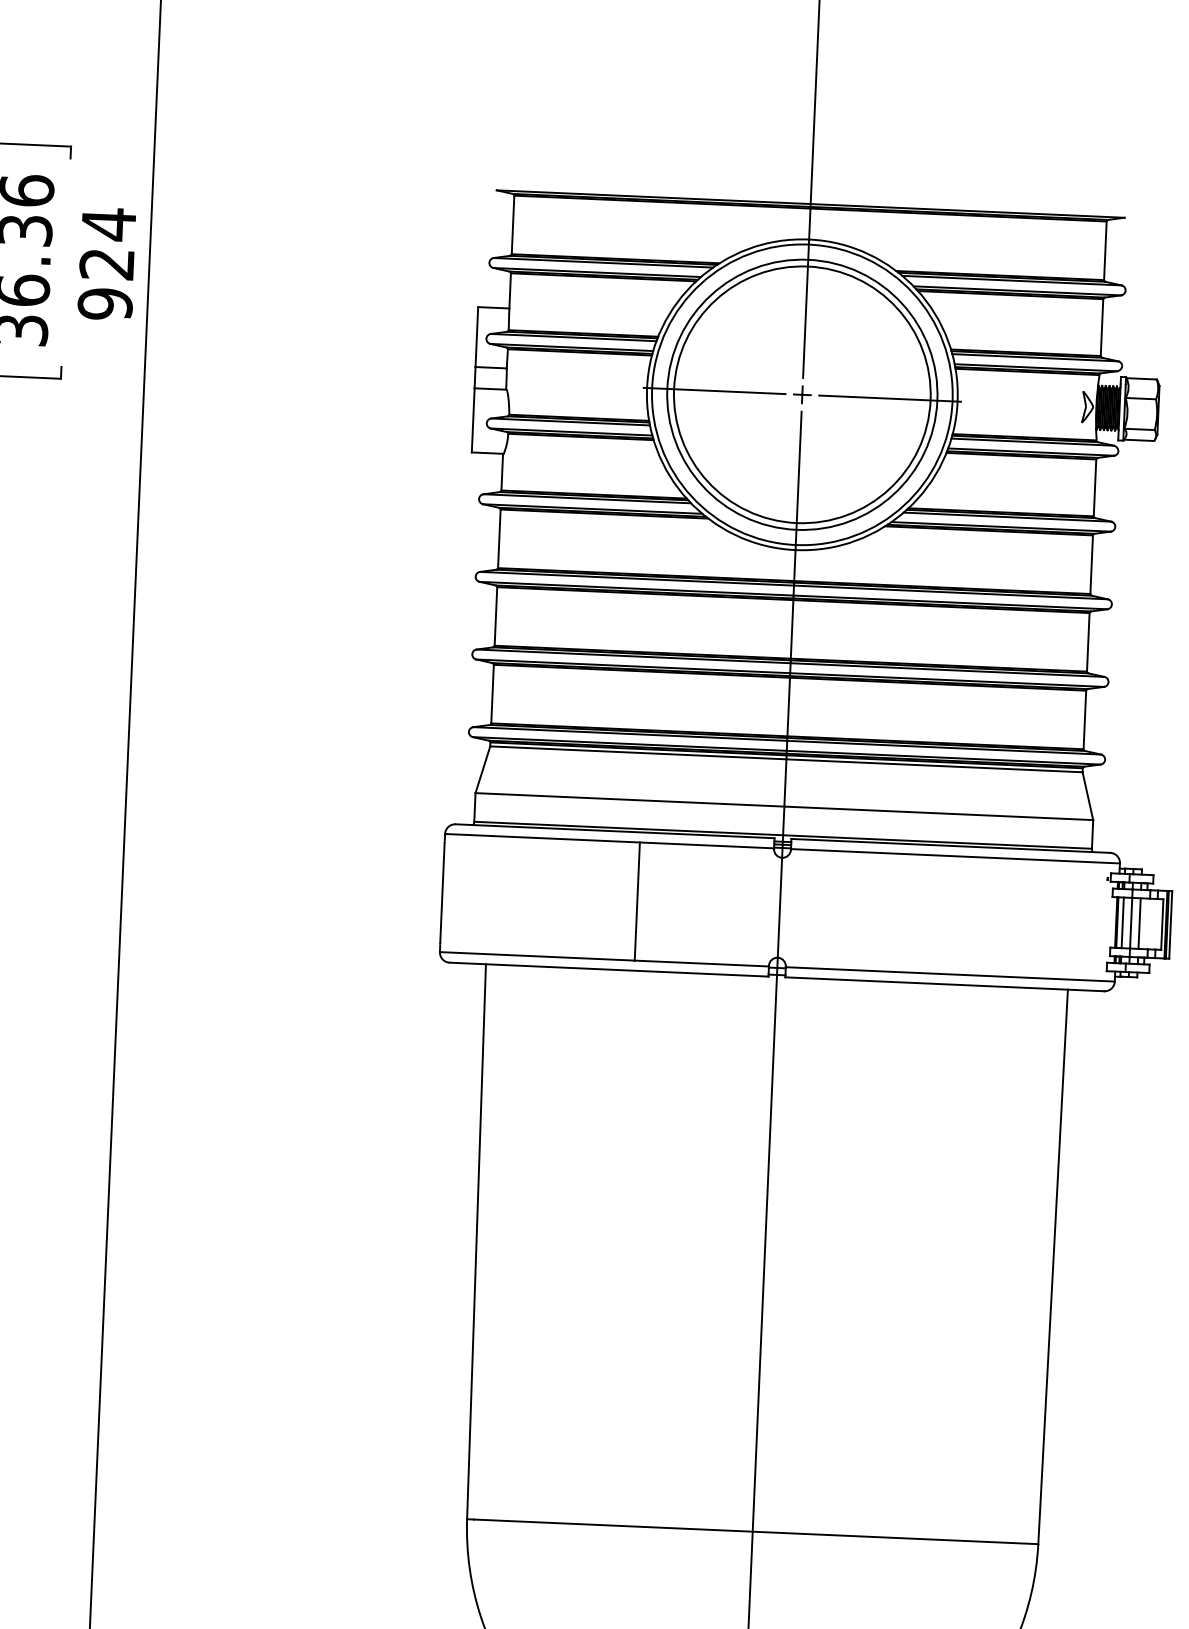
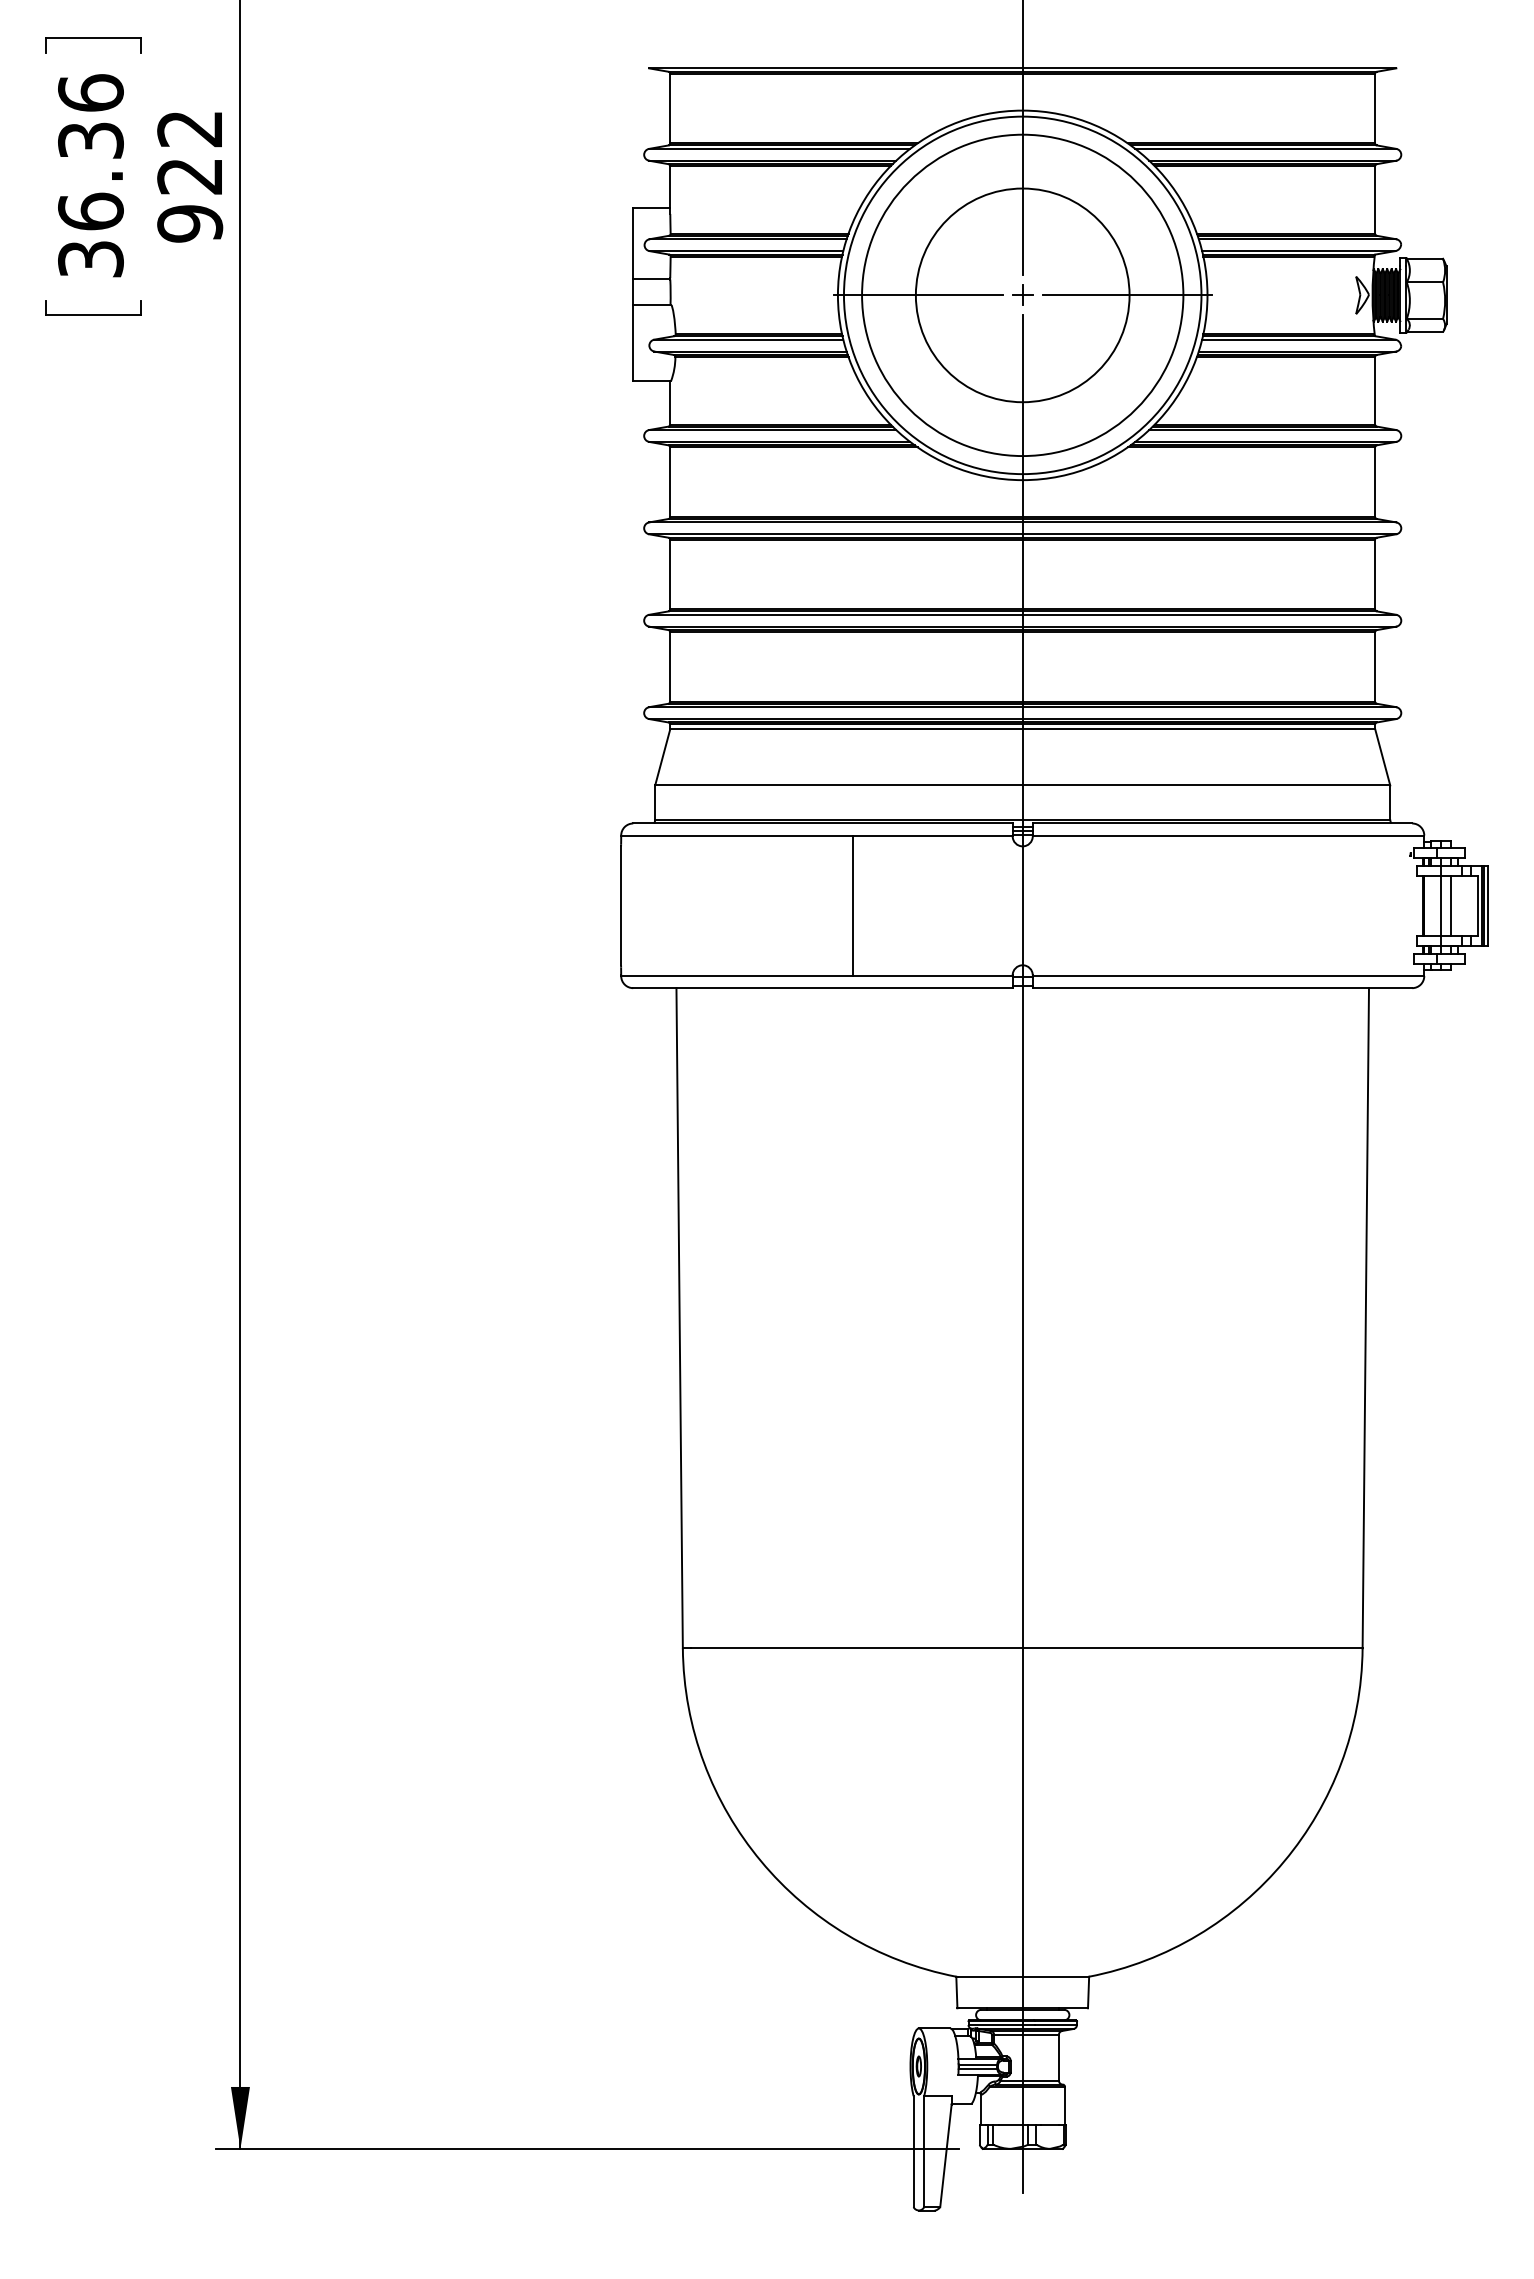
text: (108, 224) -> (189, 128), 924 -> 922
circle: (802, 394) -> (1022, 295), size x0.7
line: (1122, 922) -> (1430, 905), removed

